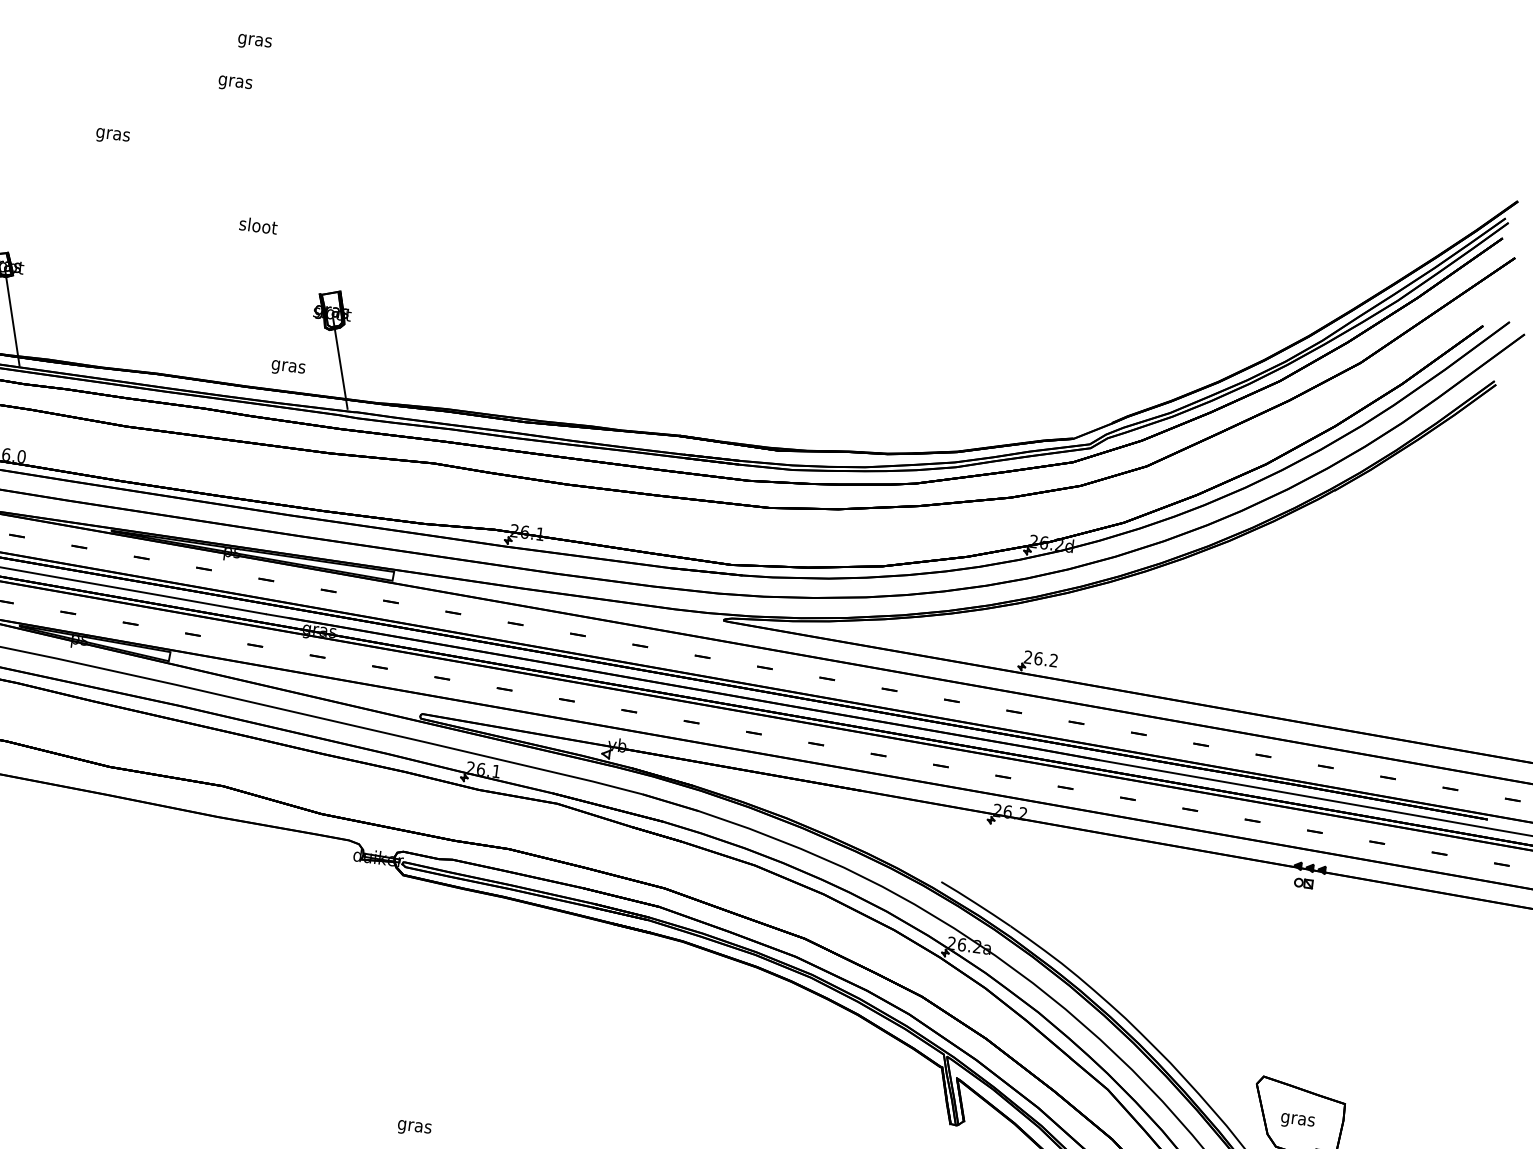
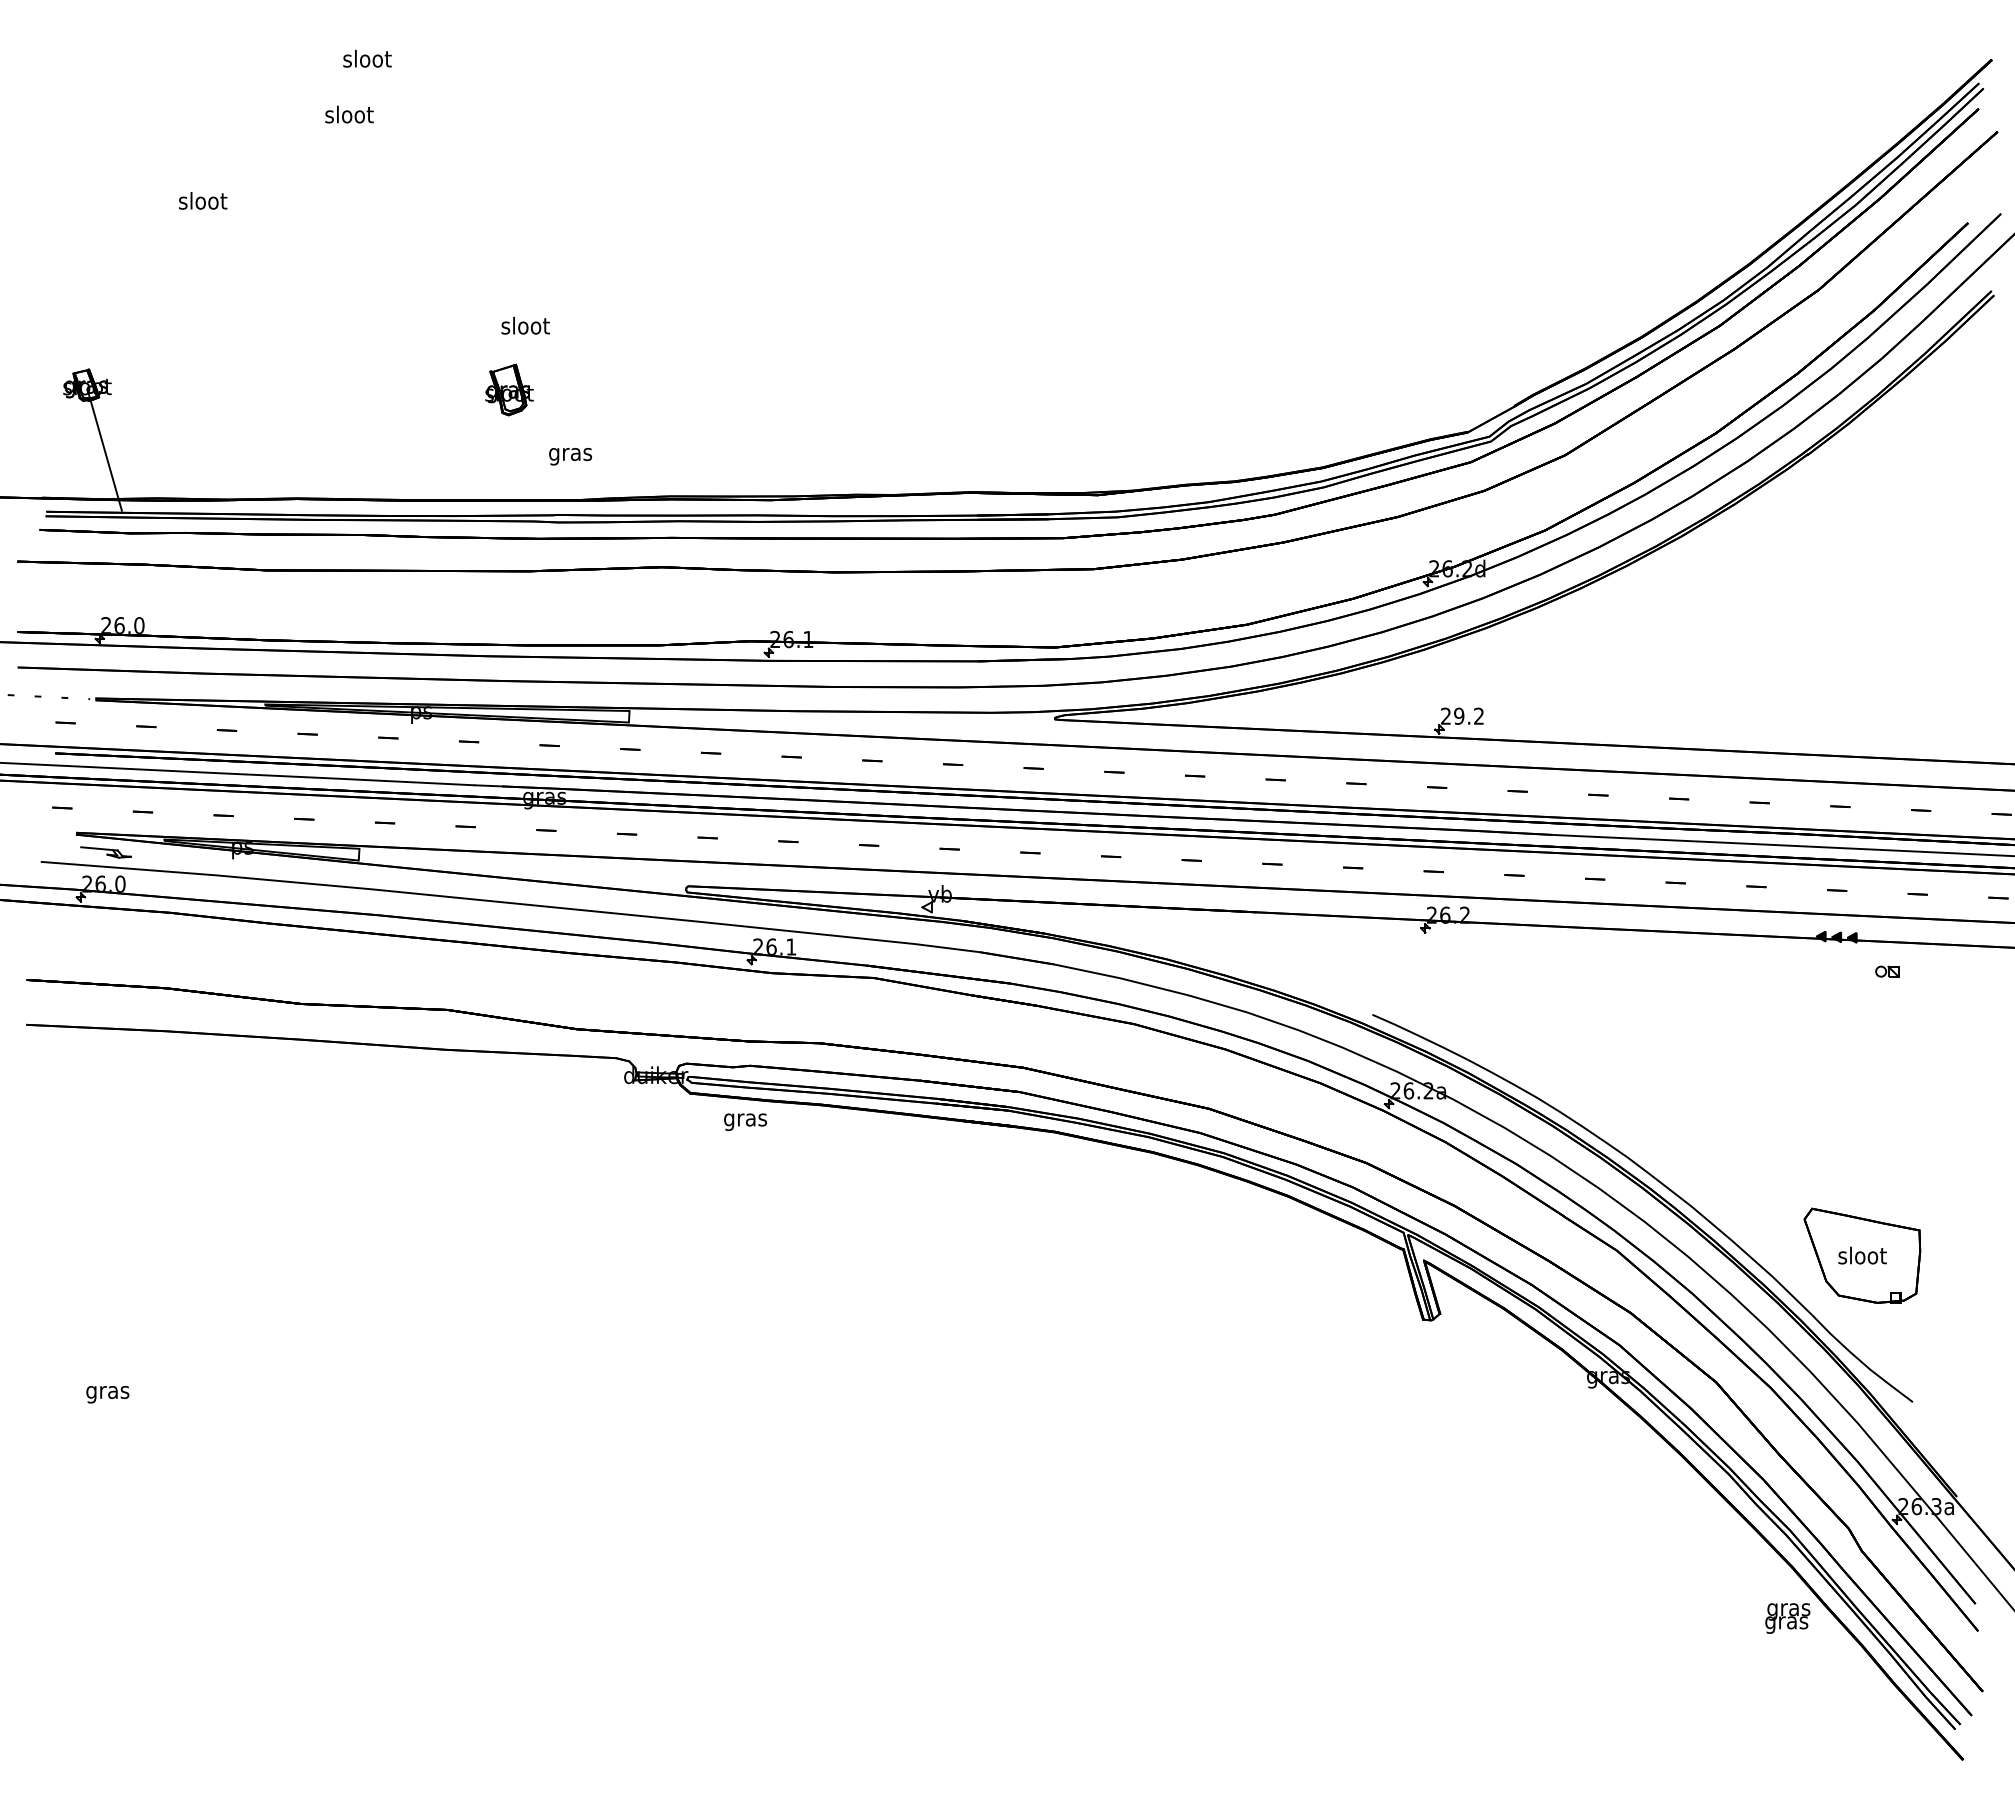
text: (255, 41) -> (367, 61), gras -> sloot
text: (235, 81) -> (349, 116), gras -> sloot
text: (113, 135) -> (203, 203), gras -> sloot
text: (258, 225) -> (525, 325), moved
line: (340, 363) -> (527, 456), removed
text: (288, 368) -> (570, 456), moved
text: (1038, 658) -> (1459, 715), 26.2 -> 29.2
part: (1303, 883) -> (1887, 971), moved
text: (1298, 1119) -> (1862, 1257), gras -> sloot
text: (414, 1127) -> (745, 1121), moved

